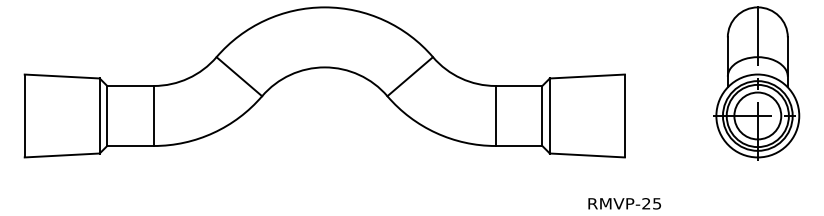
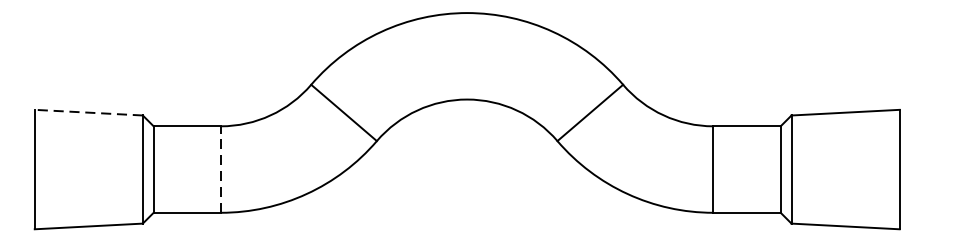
line: (62, 76) -> (89, 112), solid -> dashed
line: (153, 115) -> (220, 168), solid -> dashed

